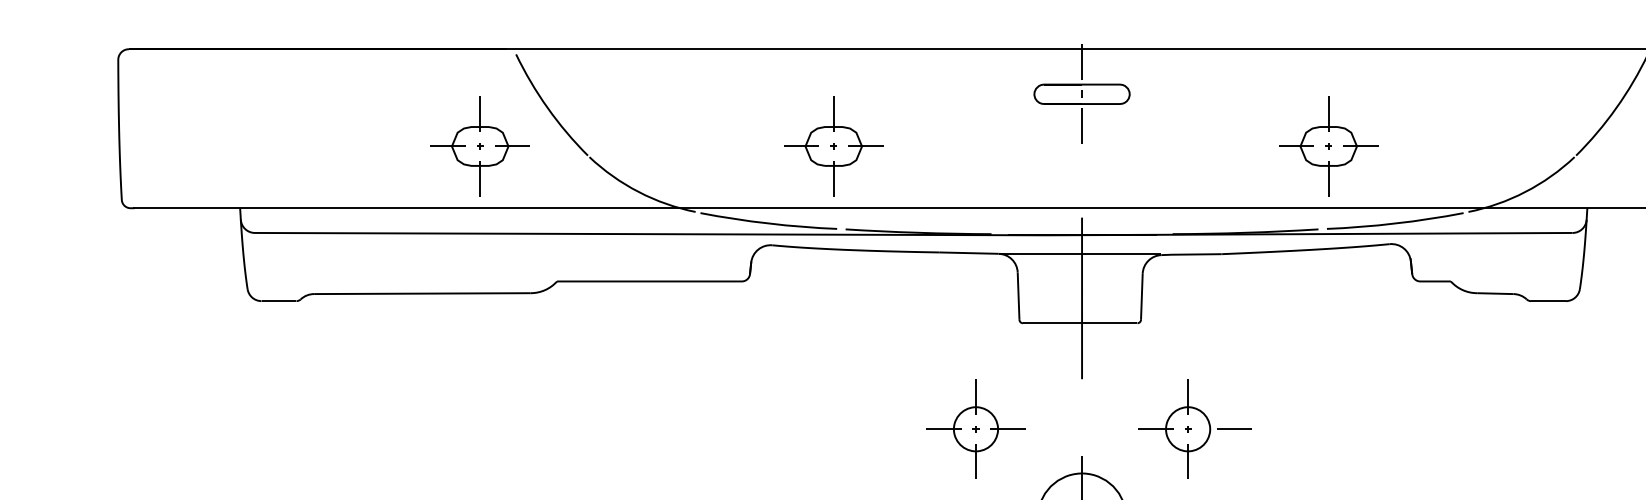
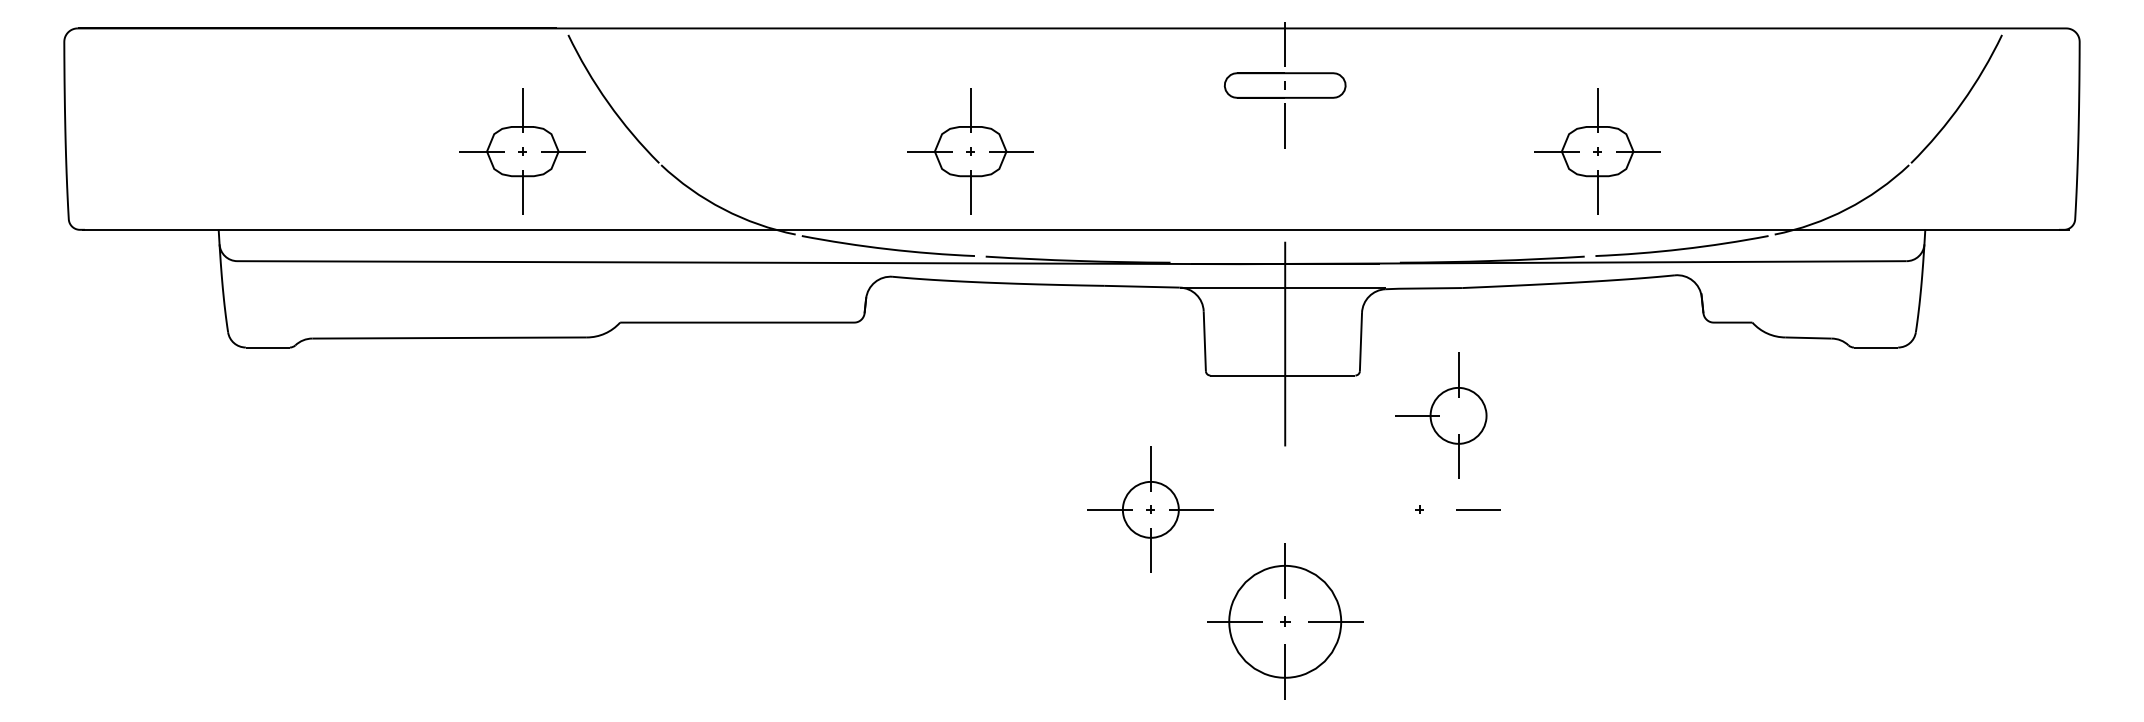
part: (1174, 428) -> (1441, 415), moved

